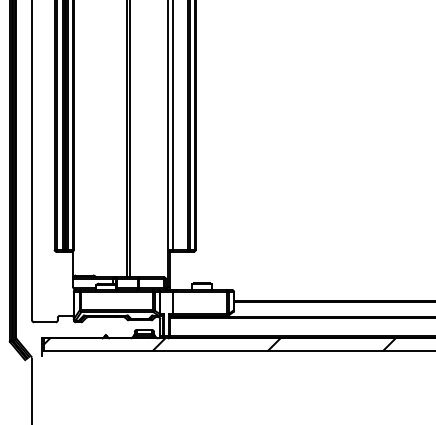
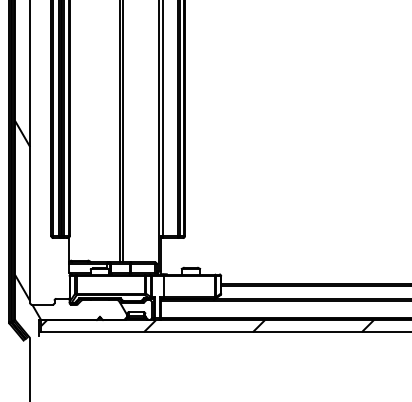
hatch: (75, 233) -> (71, 220), added

